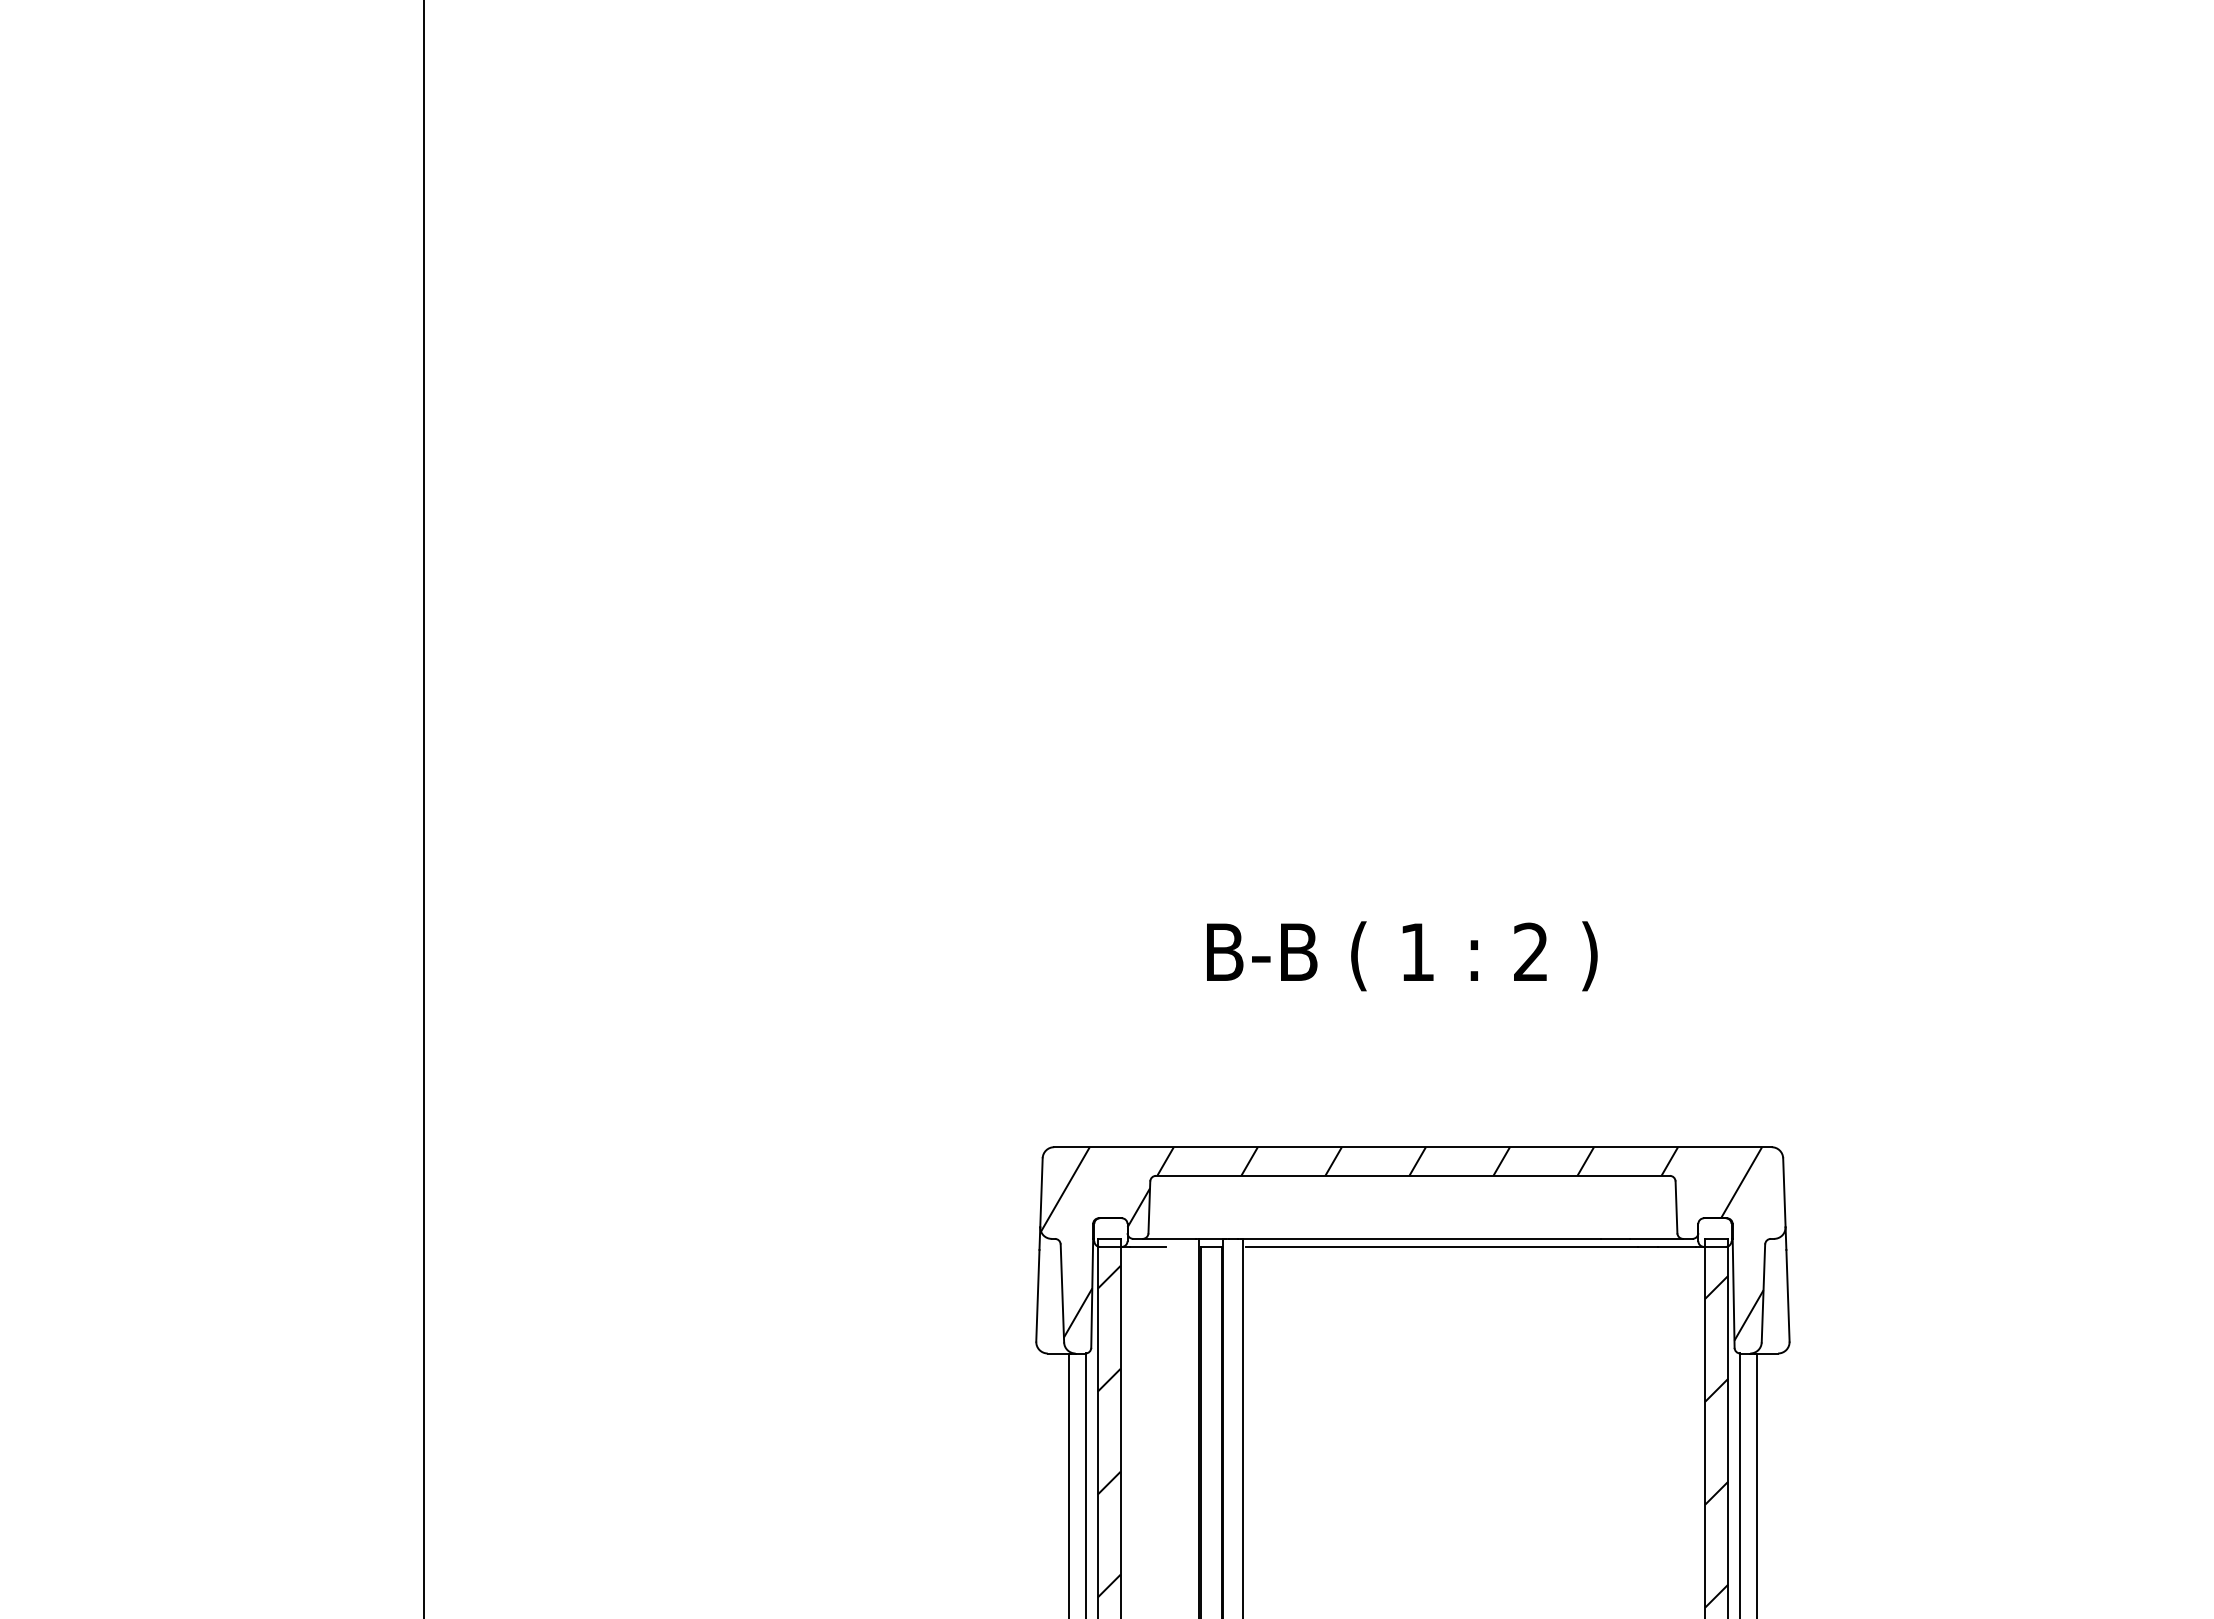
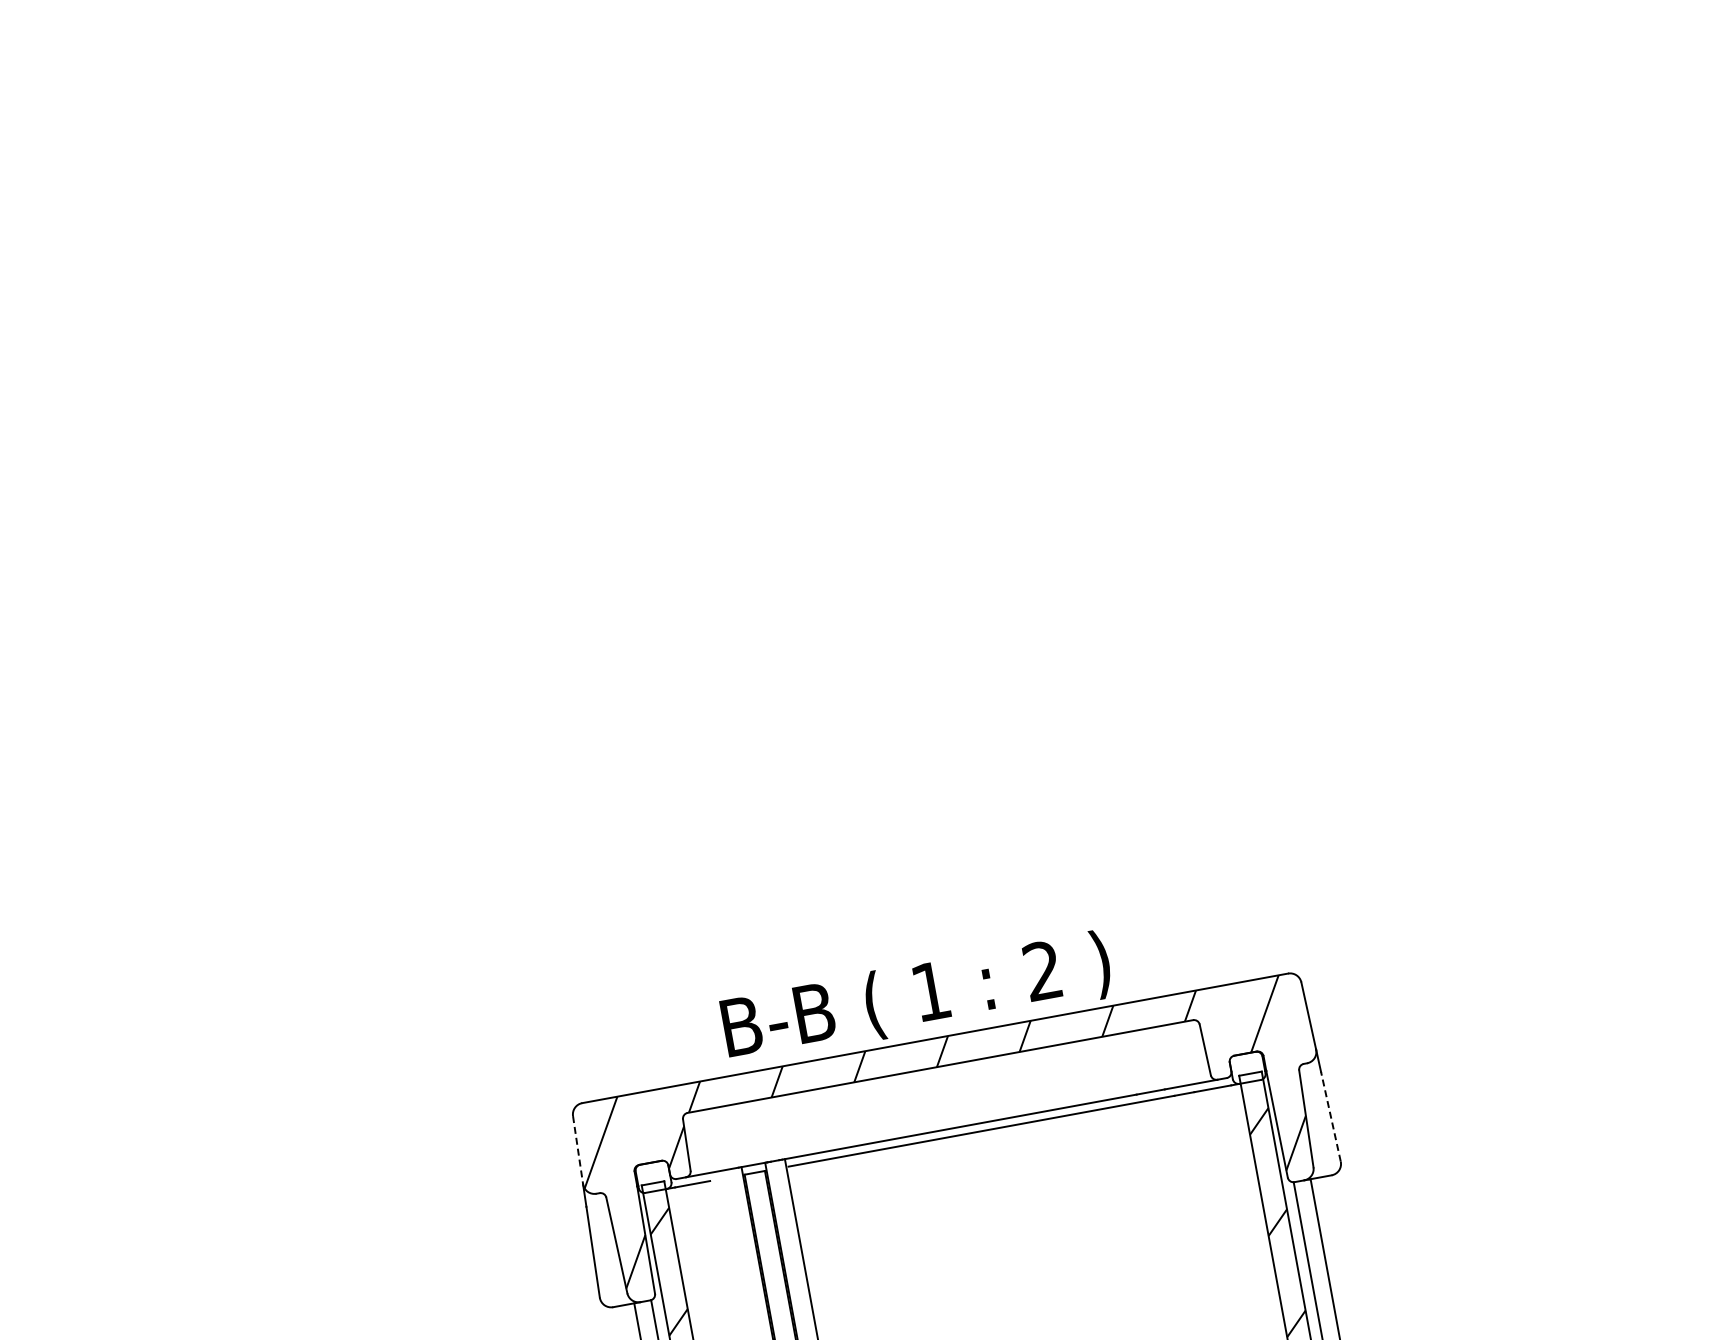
text: (1402, 956) -> (917, 998), moved
line: (1041, 1193) -> (578, 1150), solid -> dashed
line: (1787, 1295) -> (1330, 1116), solid -> dashed

